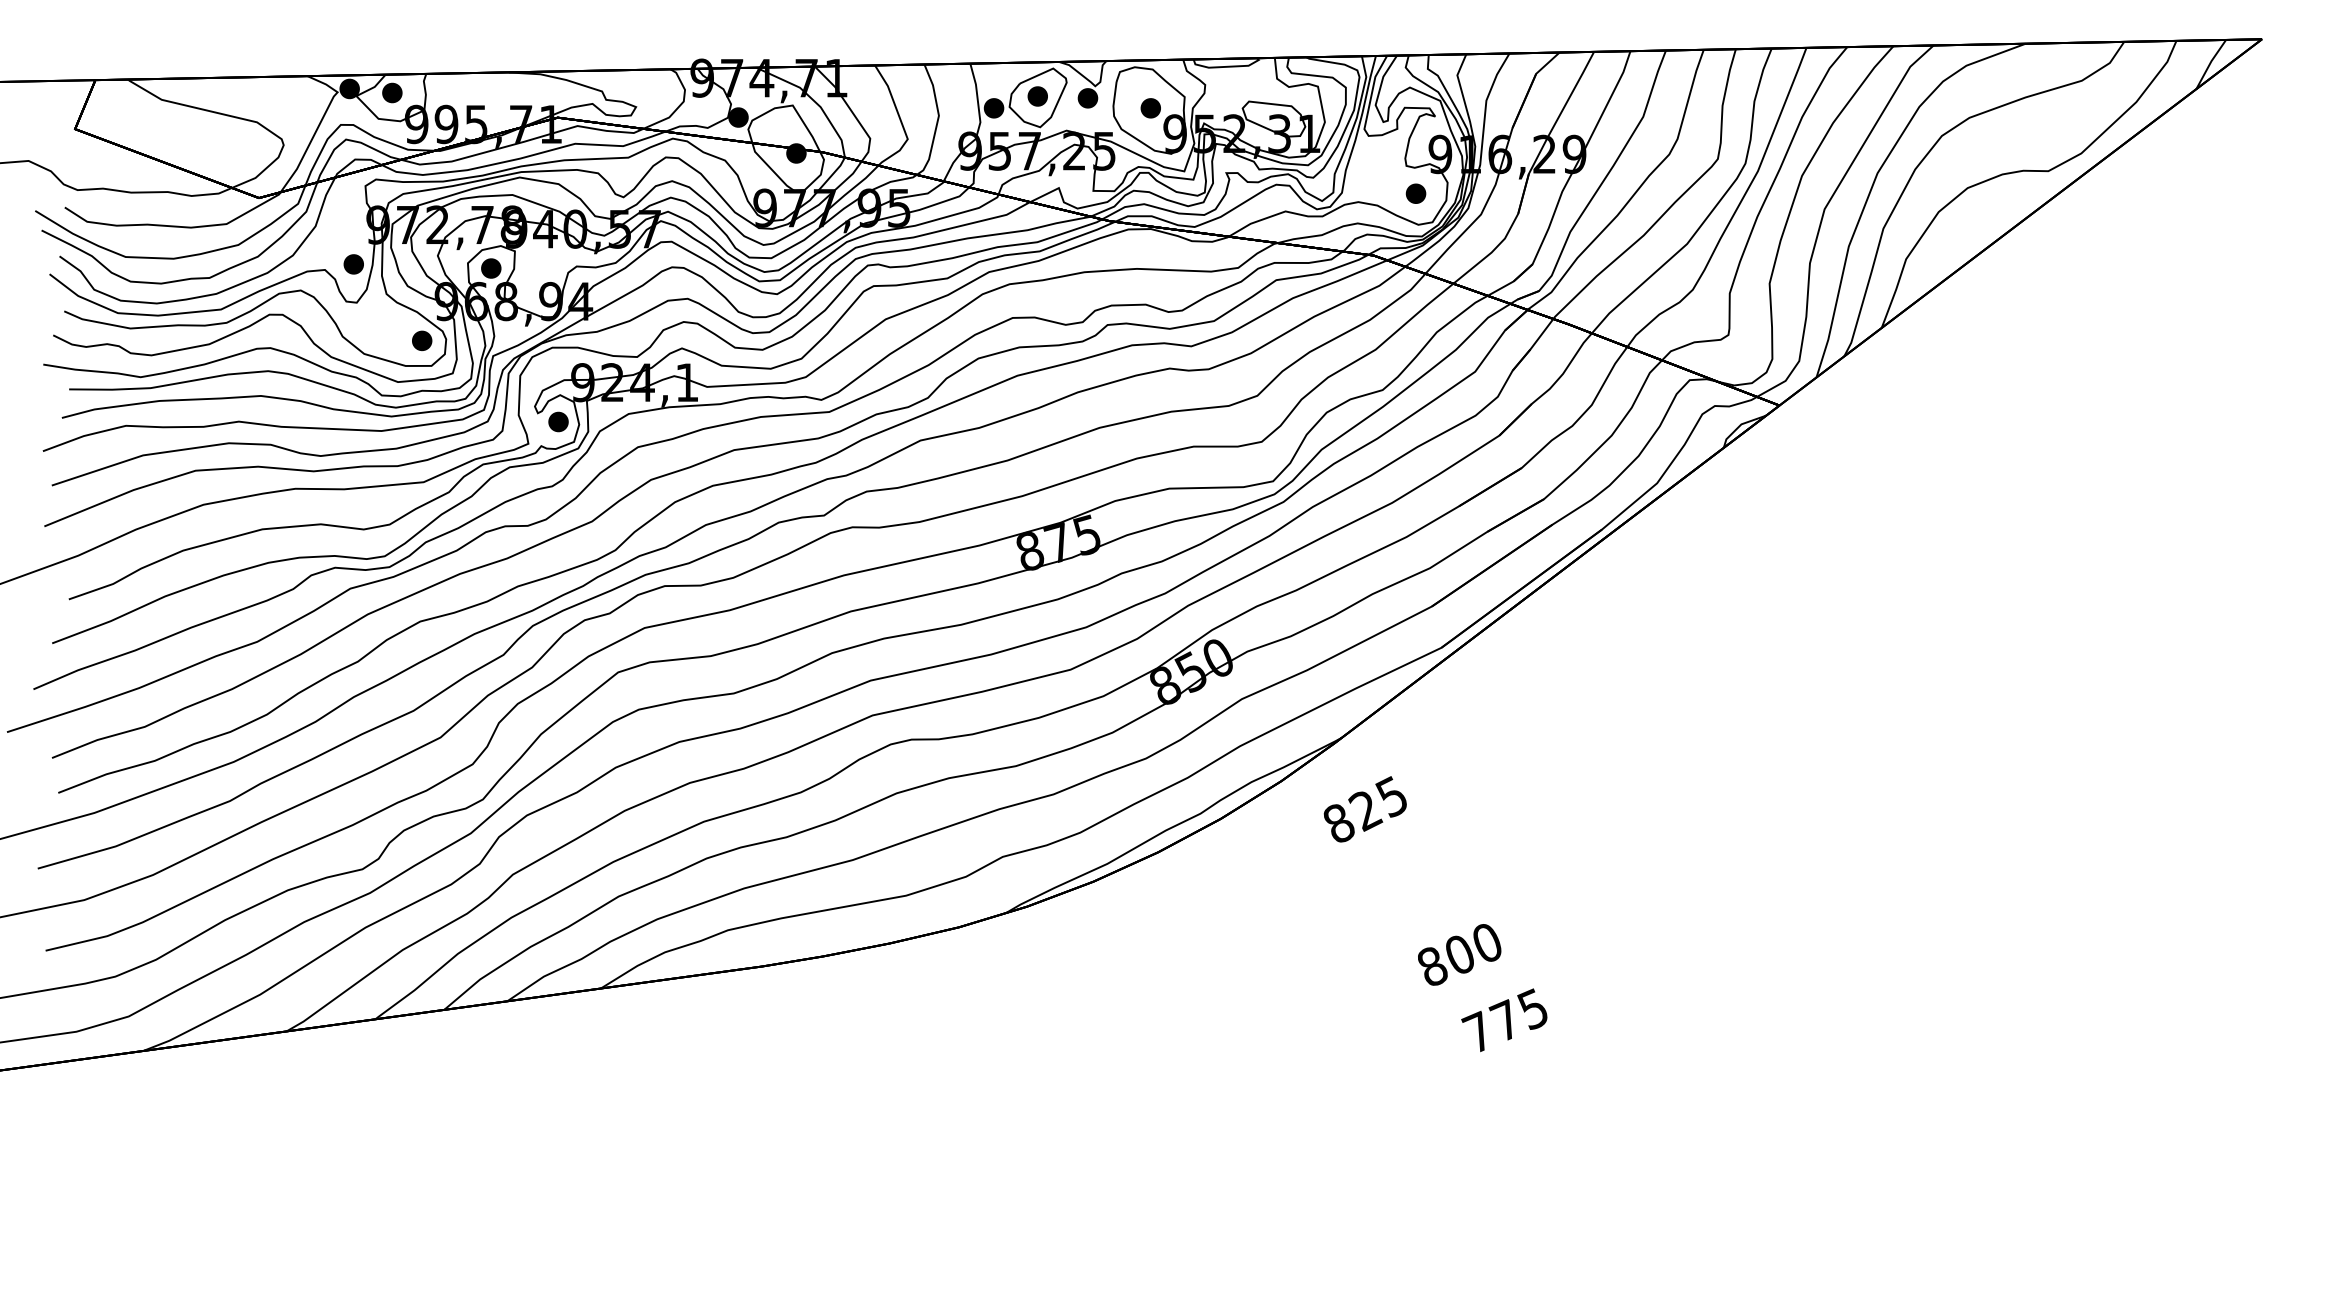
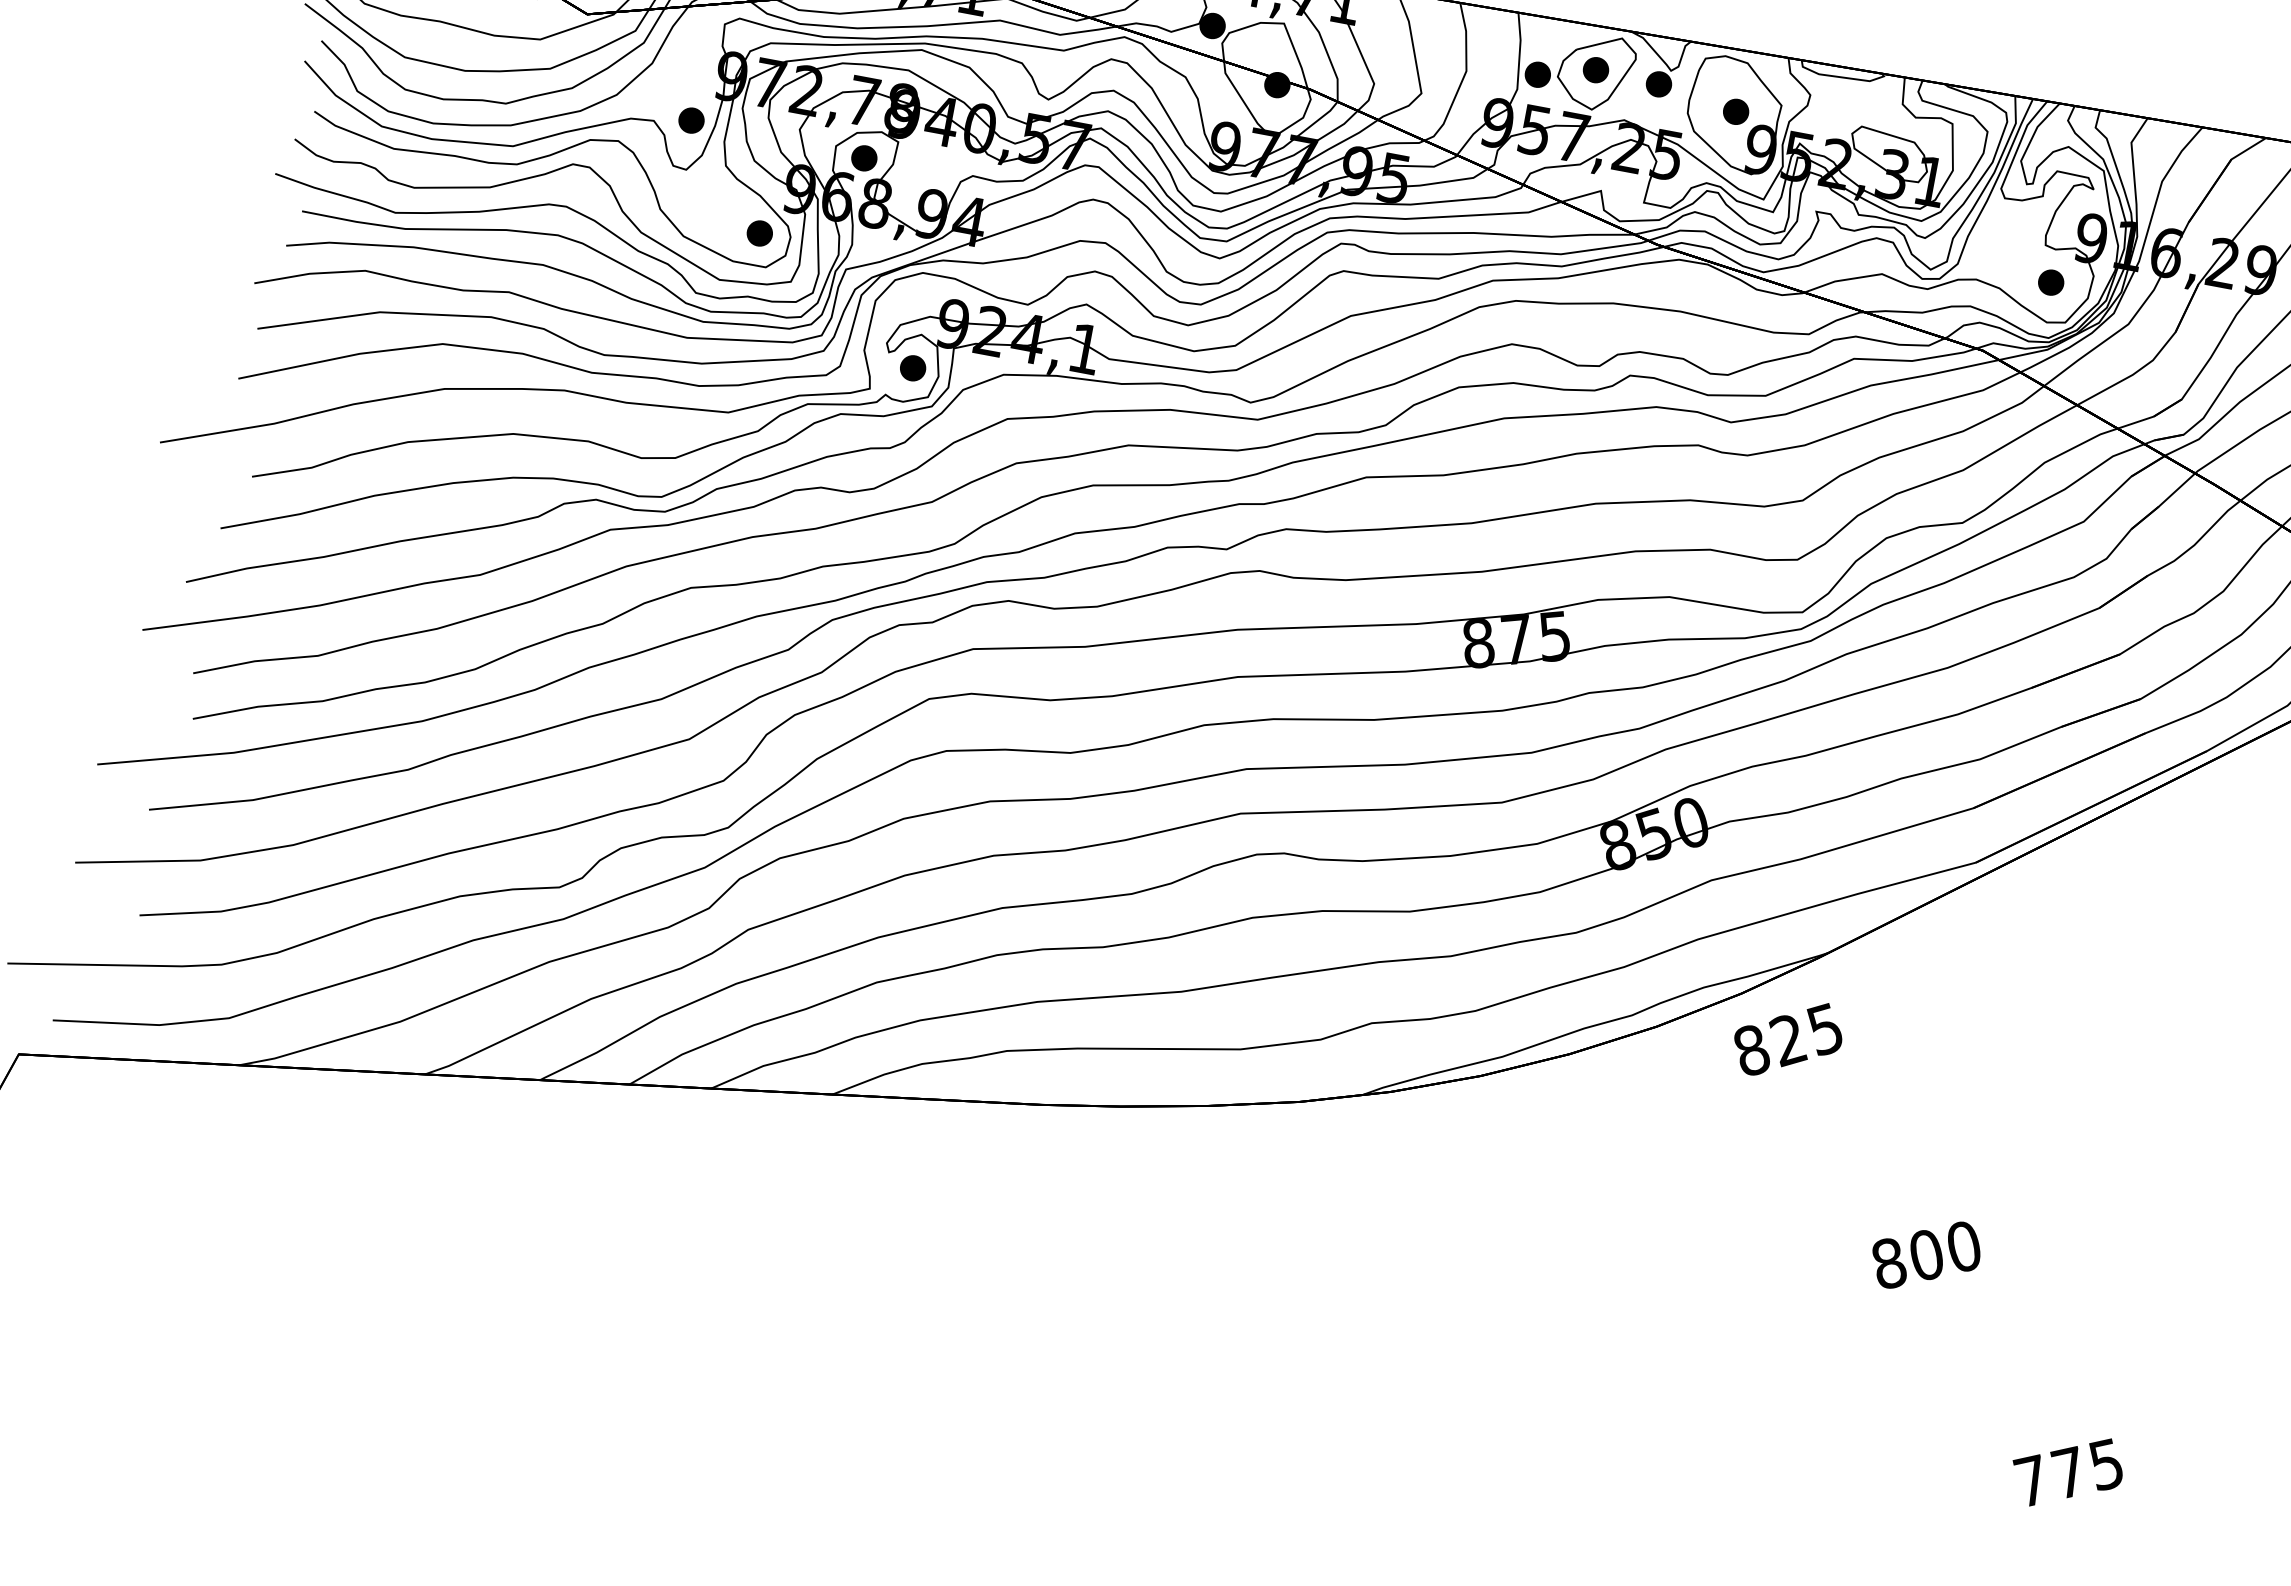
text: (1364, 809) -> (1787, 1038), moved
text: (1504, 1020) -> (2067, 1472), moved

